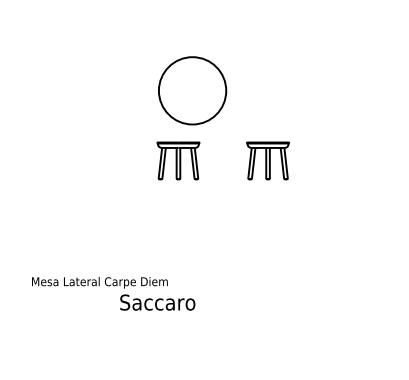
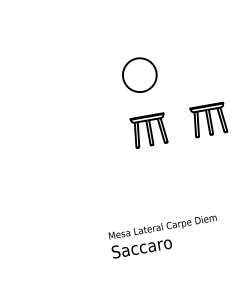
part: (192, 90) -> (139, 75), size x0.62
part: (178, 160) -> (149, 130), moved
text: (99, 282) -> (162, 227), moved

